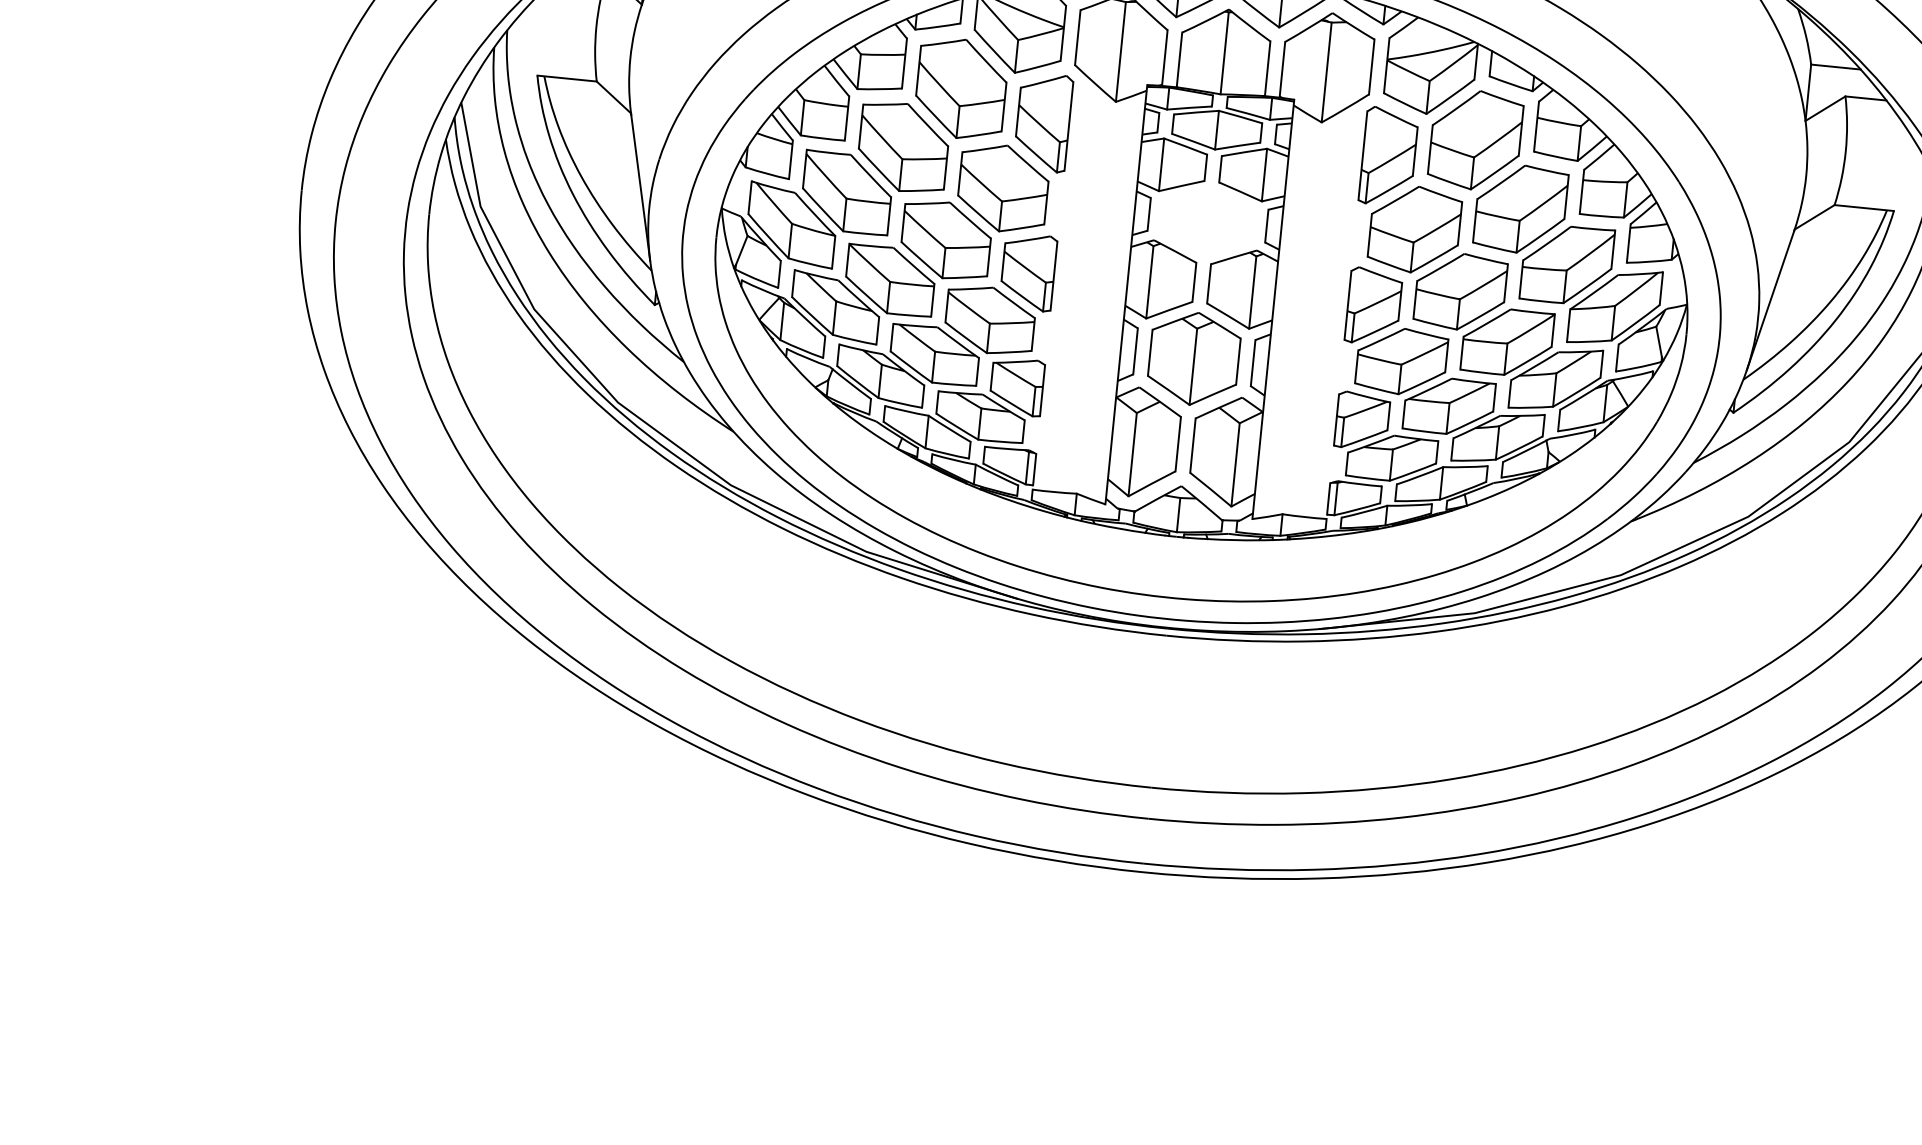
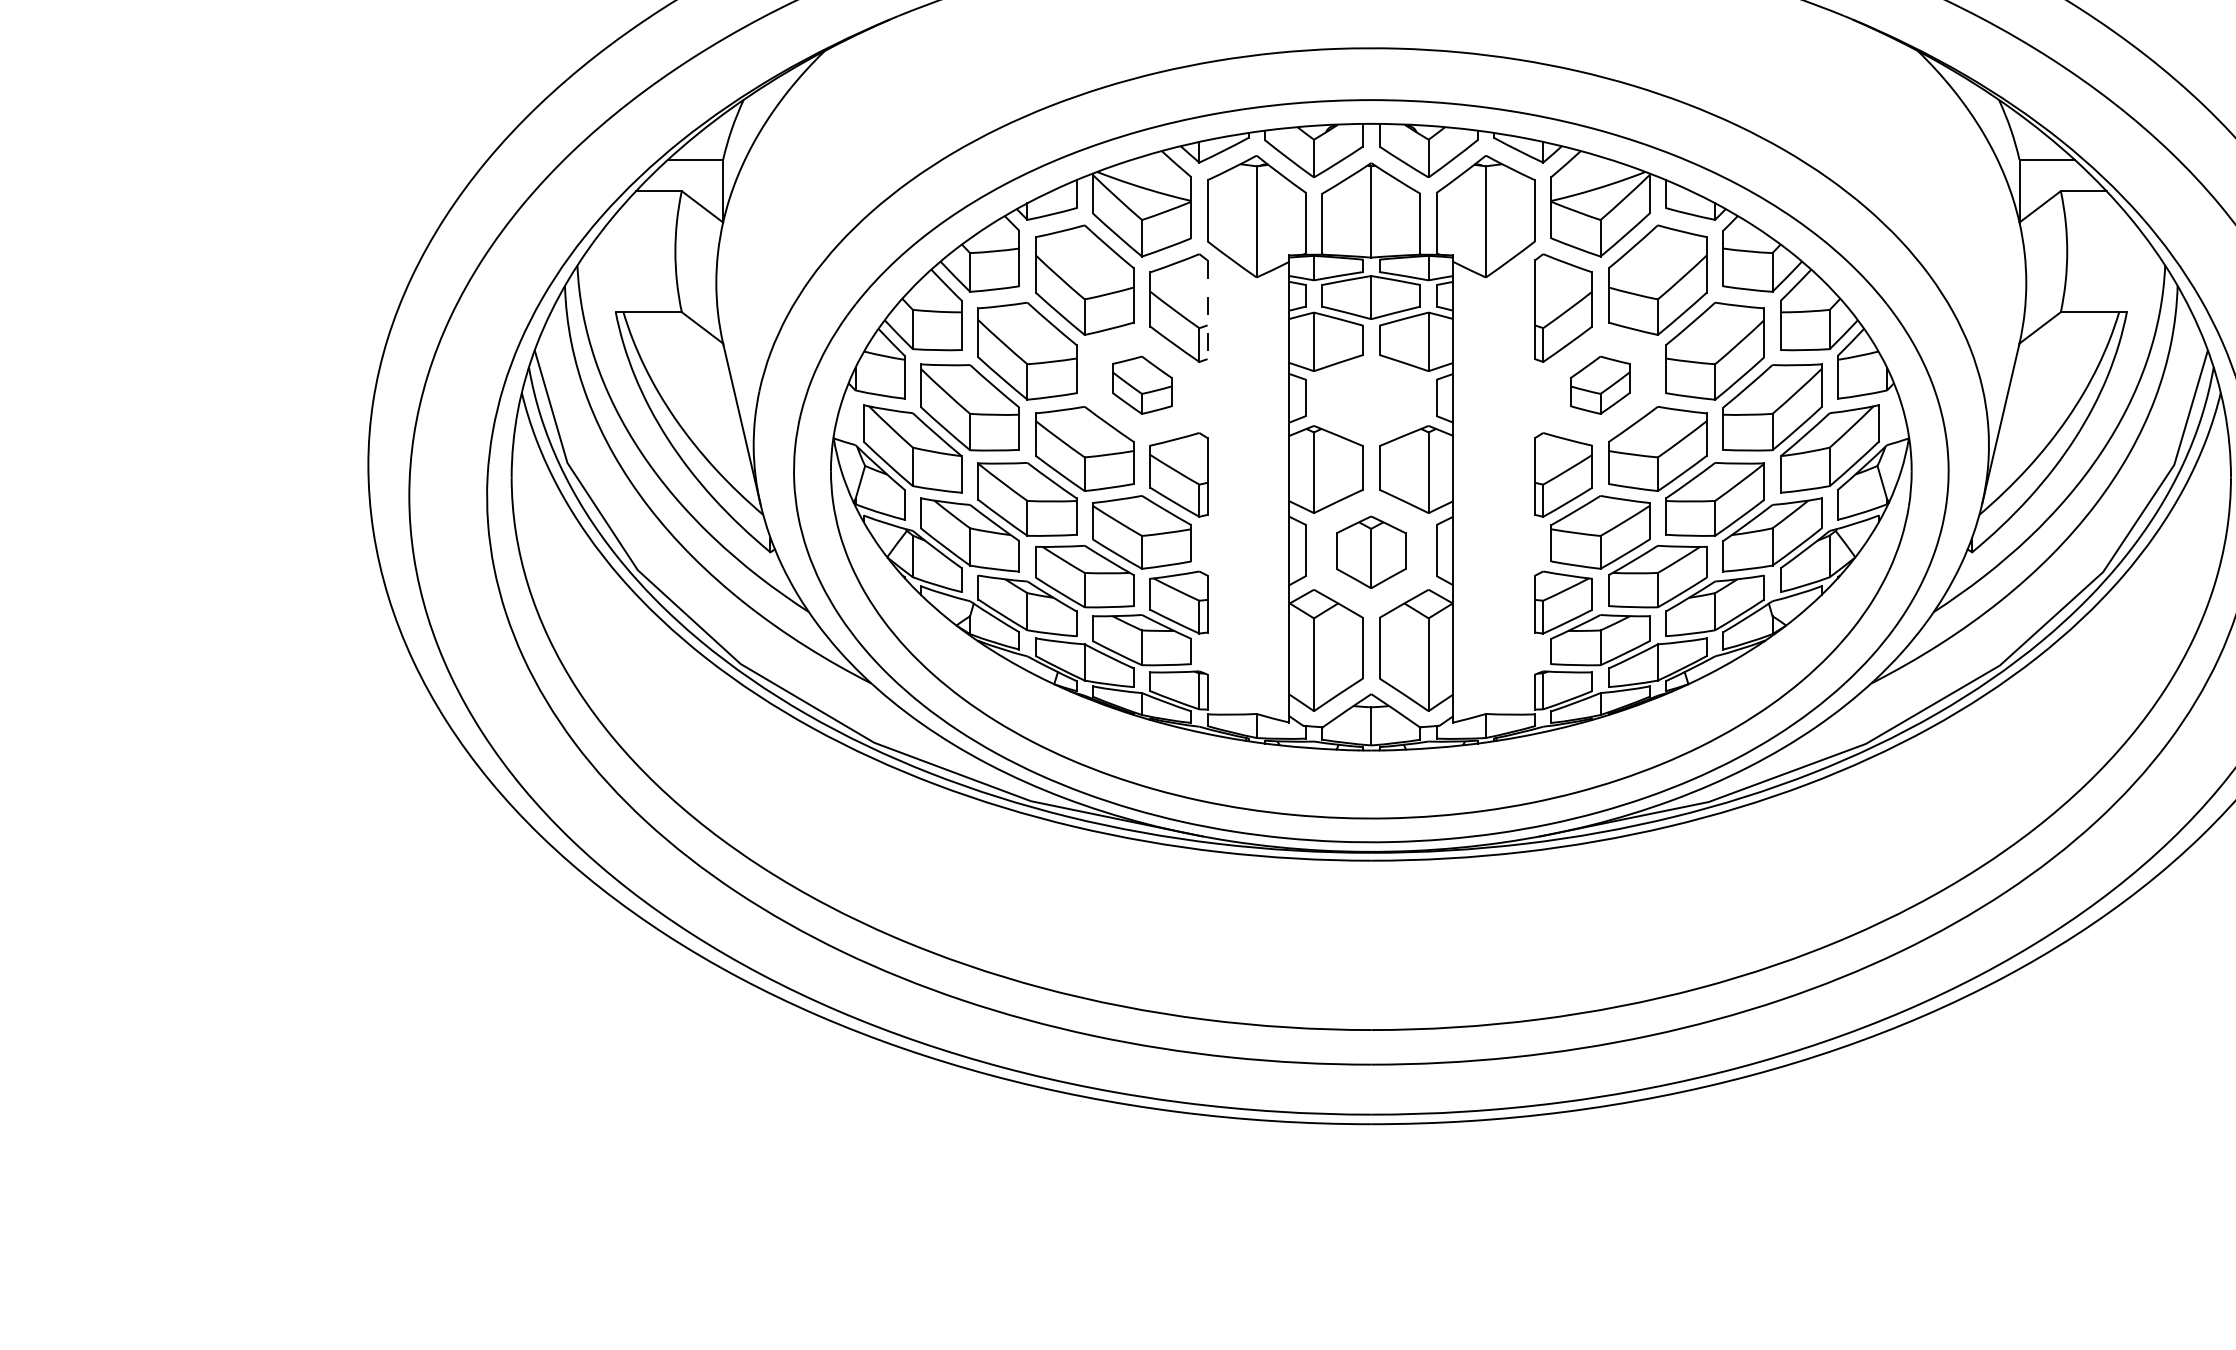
line: (1068, 127) -> (1207, 310), solid -> dashed
part: (1002, 187) -> (1141, 384), size x0.6
part: (1414, 228) -> (1600, 384), size x0.6
part: (1193, 358) -> (1370, 552), size x0.7

